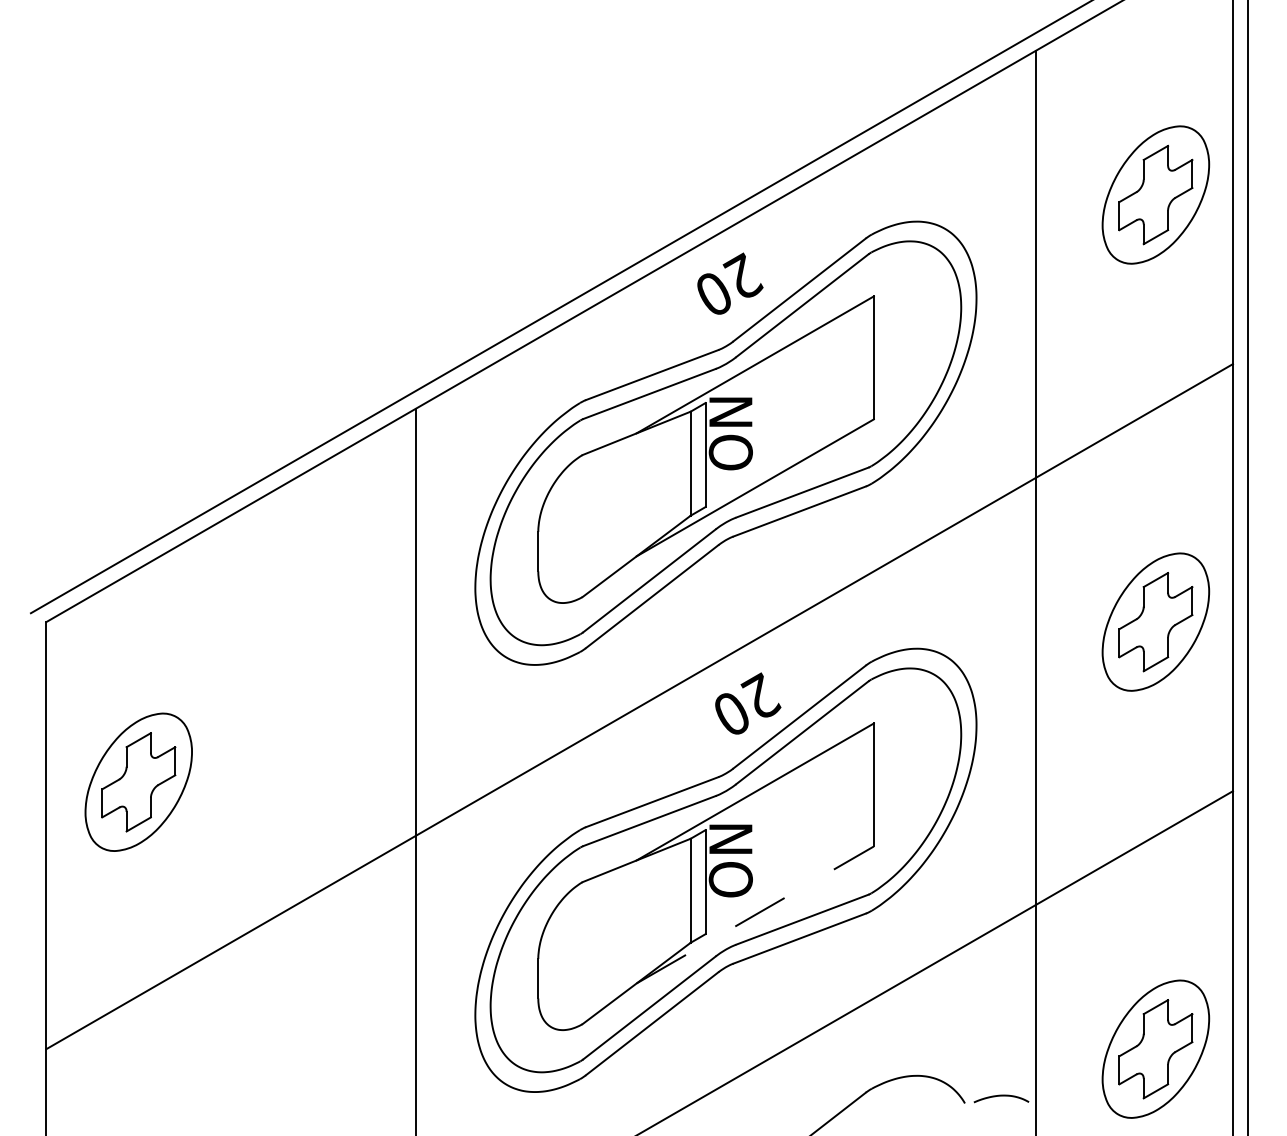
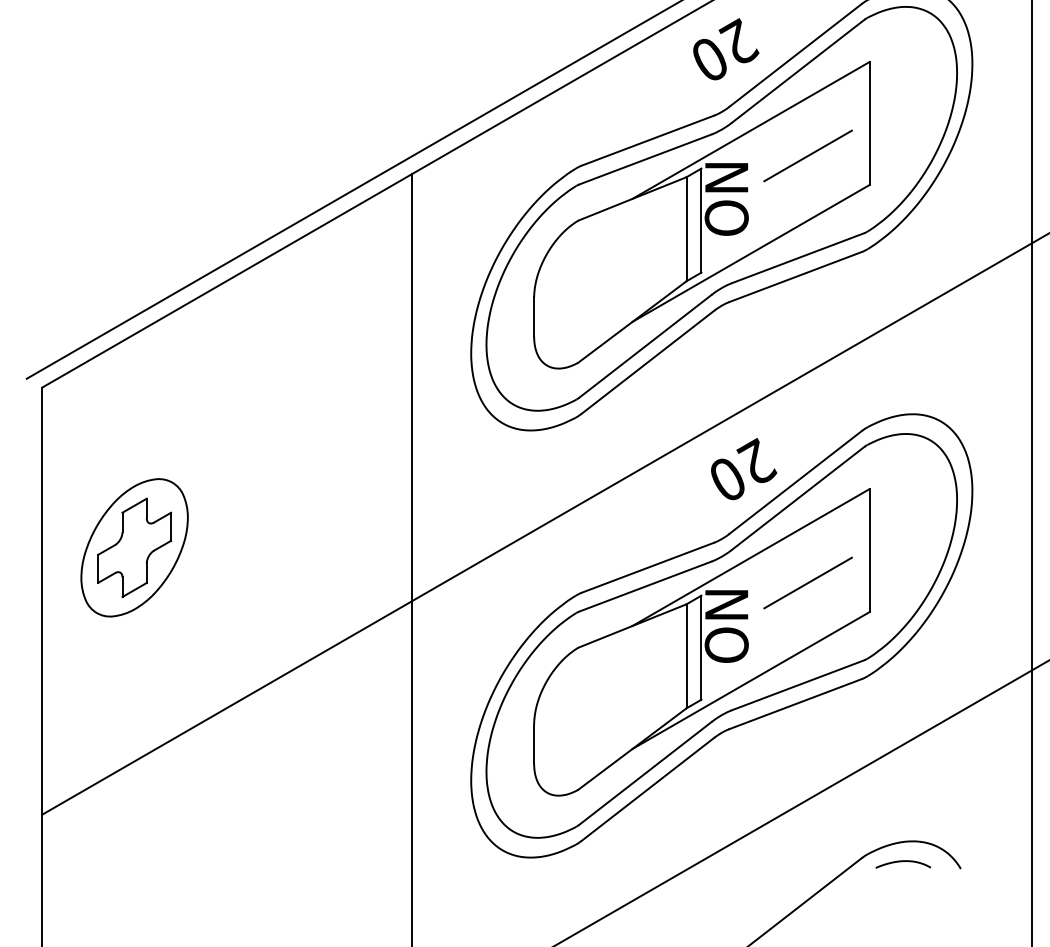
line: (812, 390) -> (808, 156), added
line: (812, 817) -> (808, 583), added
line: (755, 914) -> (751, 680), dashed -> solid
curve: (1001, 1096) -> (903, 862), moved

